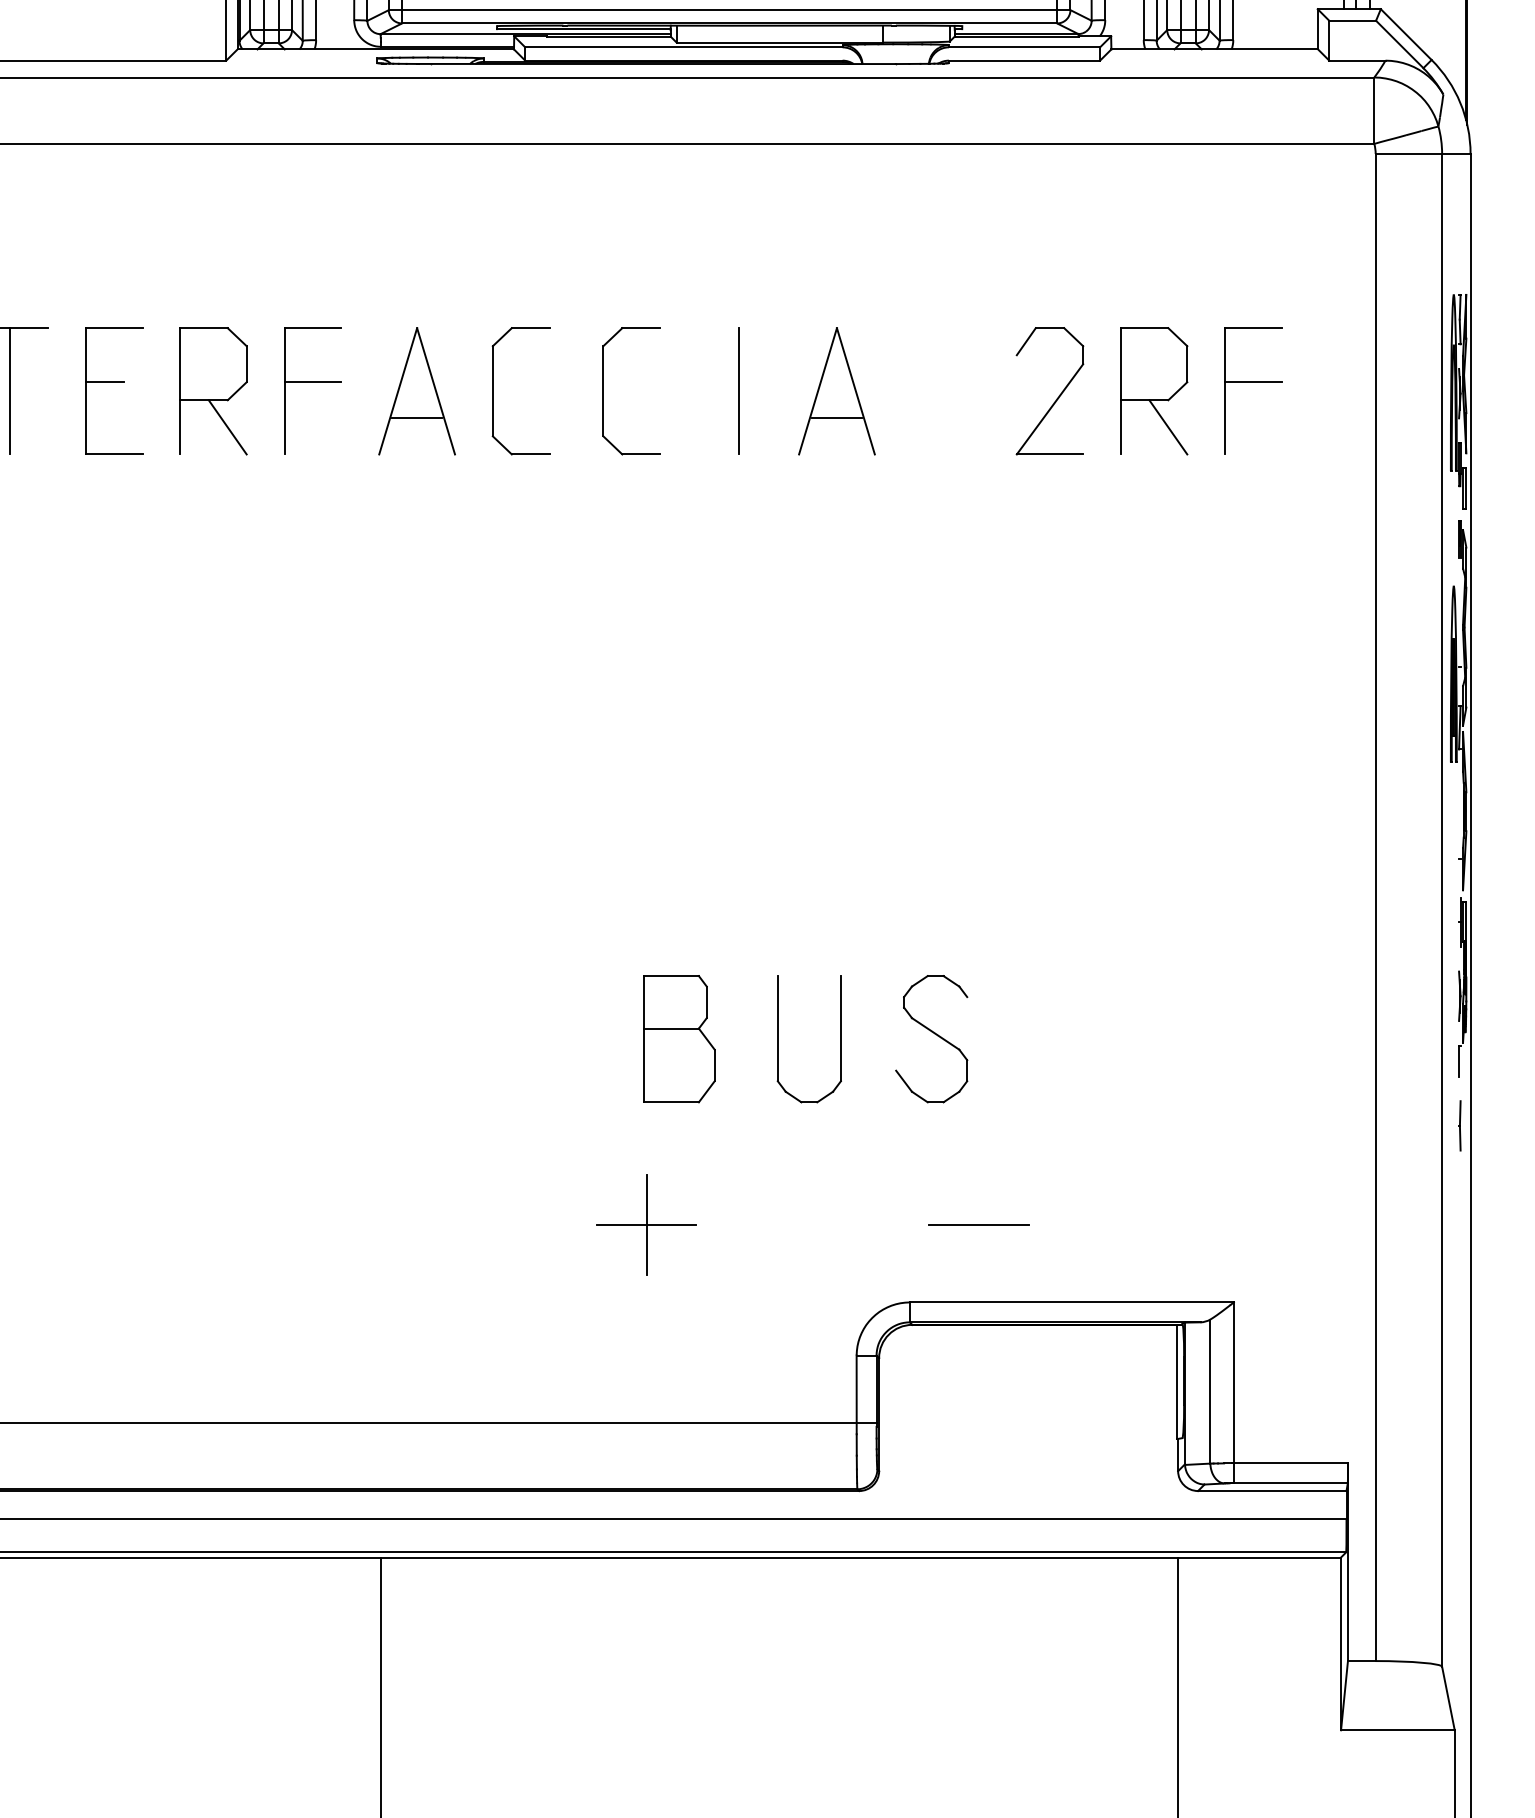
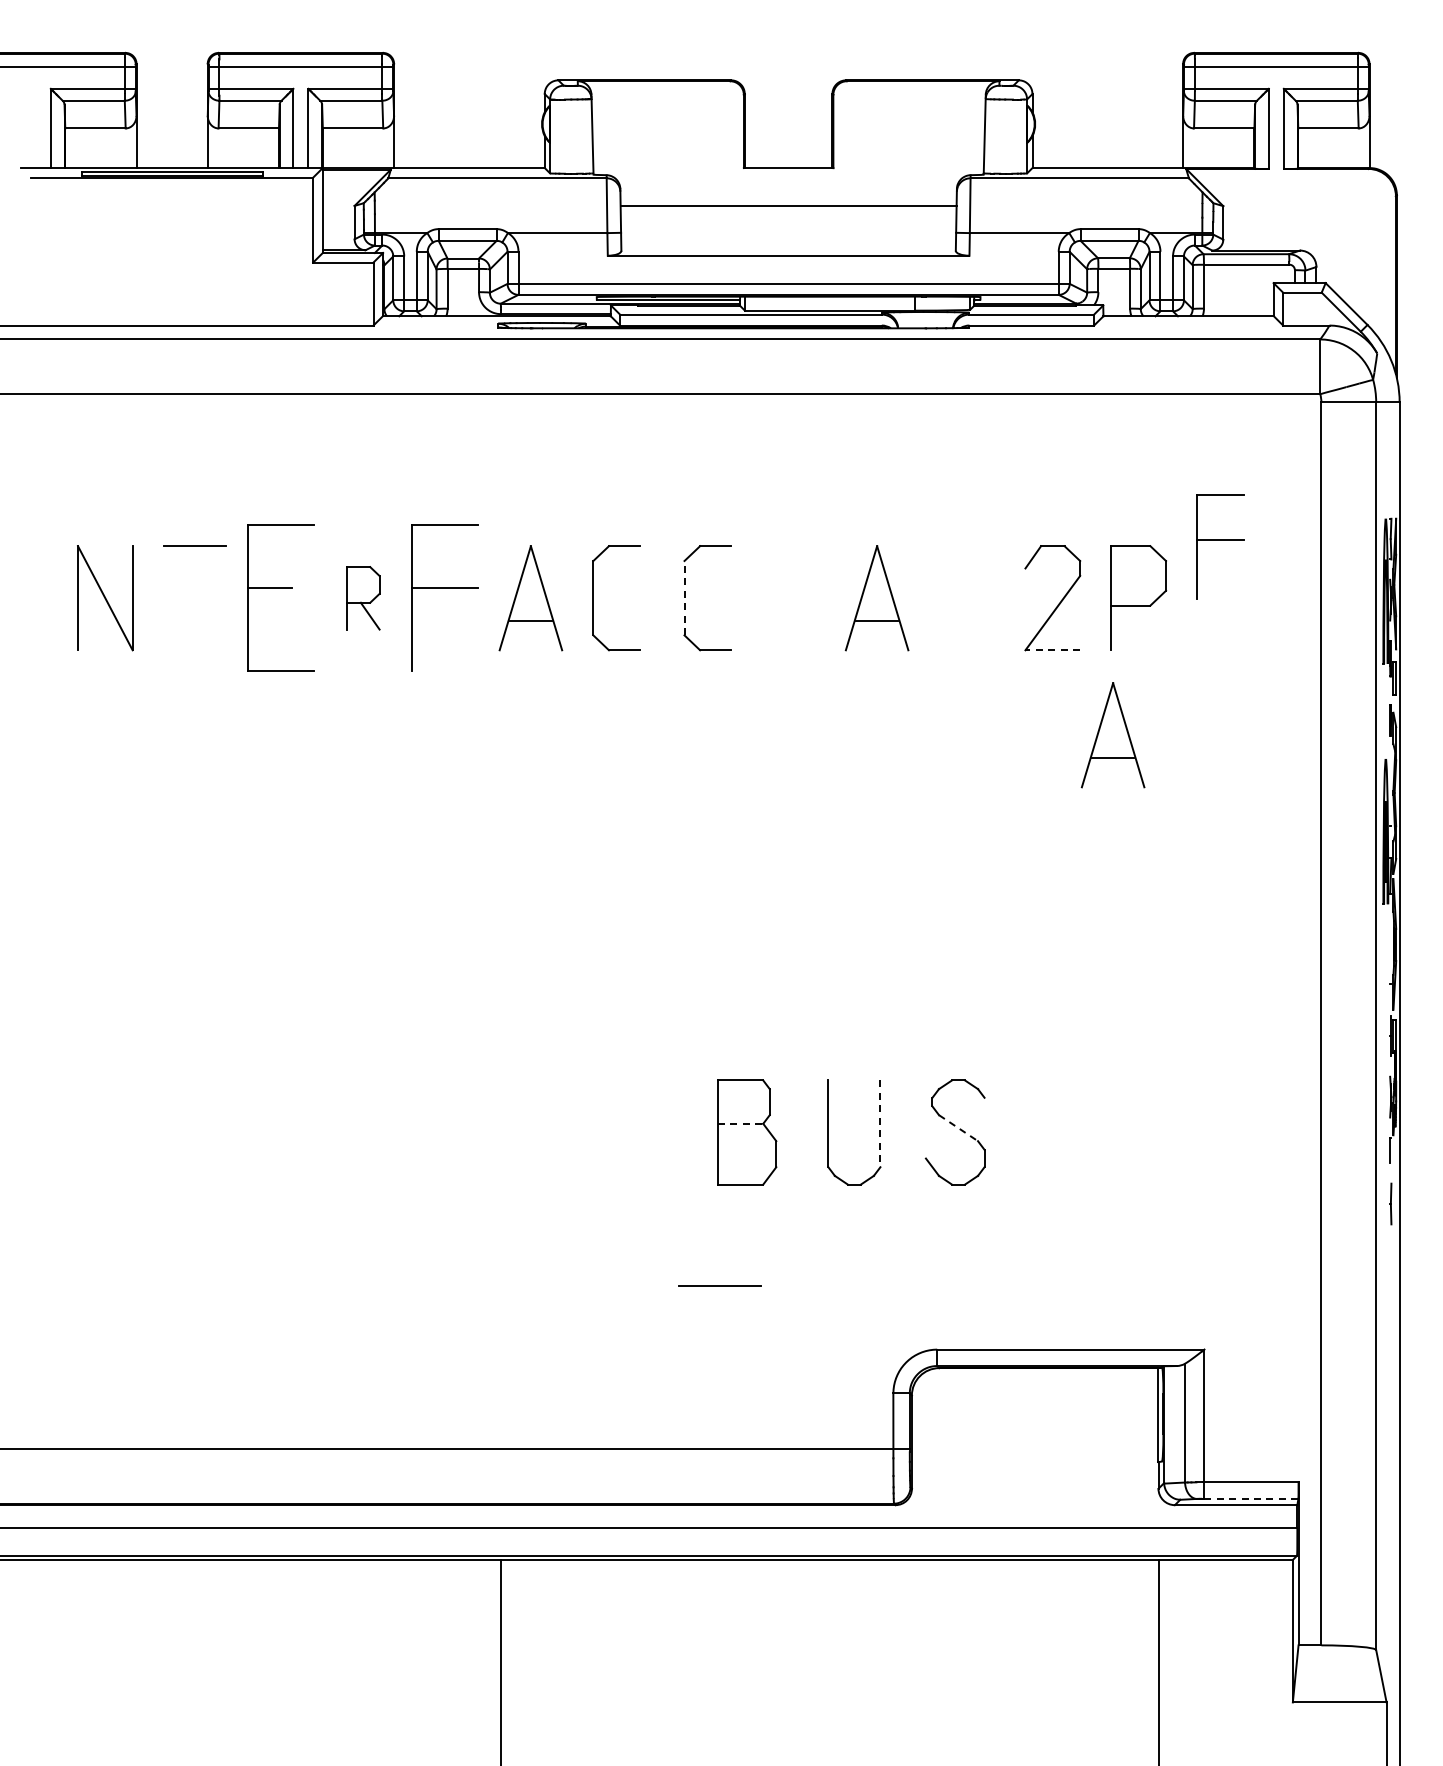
part: (113, 390) -> (280, 597), size x1.4
part: (312, 390) -> (444, 597), size x1.4
line: (603, 390) -> (684, 597), solid -> dashed
part: (1253, 390) -> (1220, 546), moved
line: (10, 391) -> (195, 598), removed
part: (214, 391) -> (363, 598), size x0.6
line: (739, 391) -> (796, 598), removed
line: (1168, 426) -> (1150, 627), removed
line: (1049, 454) -> (1052, 650), solid -> dashed
part: (1122, 557) -> (1112, 735), added
line: (671, 1028) -> (740, 1123), solid -> dashed
line: (841, 1029) -> (880, 1124), solid -> dashed
line: (935, 1034) -> (958, 1128), solid -> dashed
line: (647, 1224) -> (720, 1285), removed
line: (979, 1224) -> (994, 1285), removed
line: (1290, 1482) -> (1251, 1498), solid -> dashed

